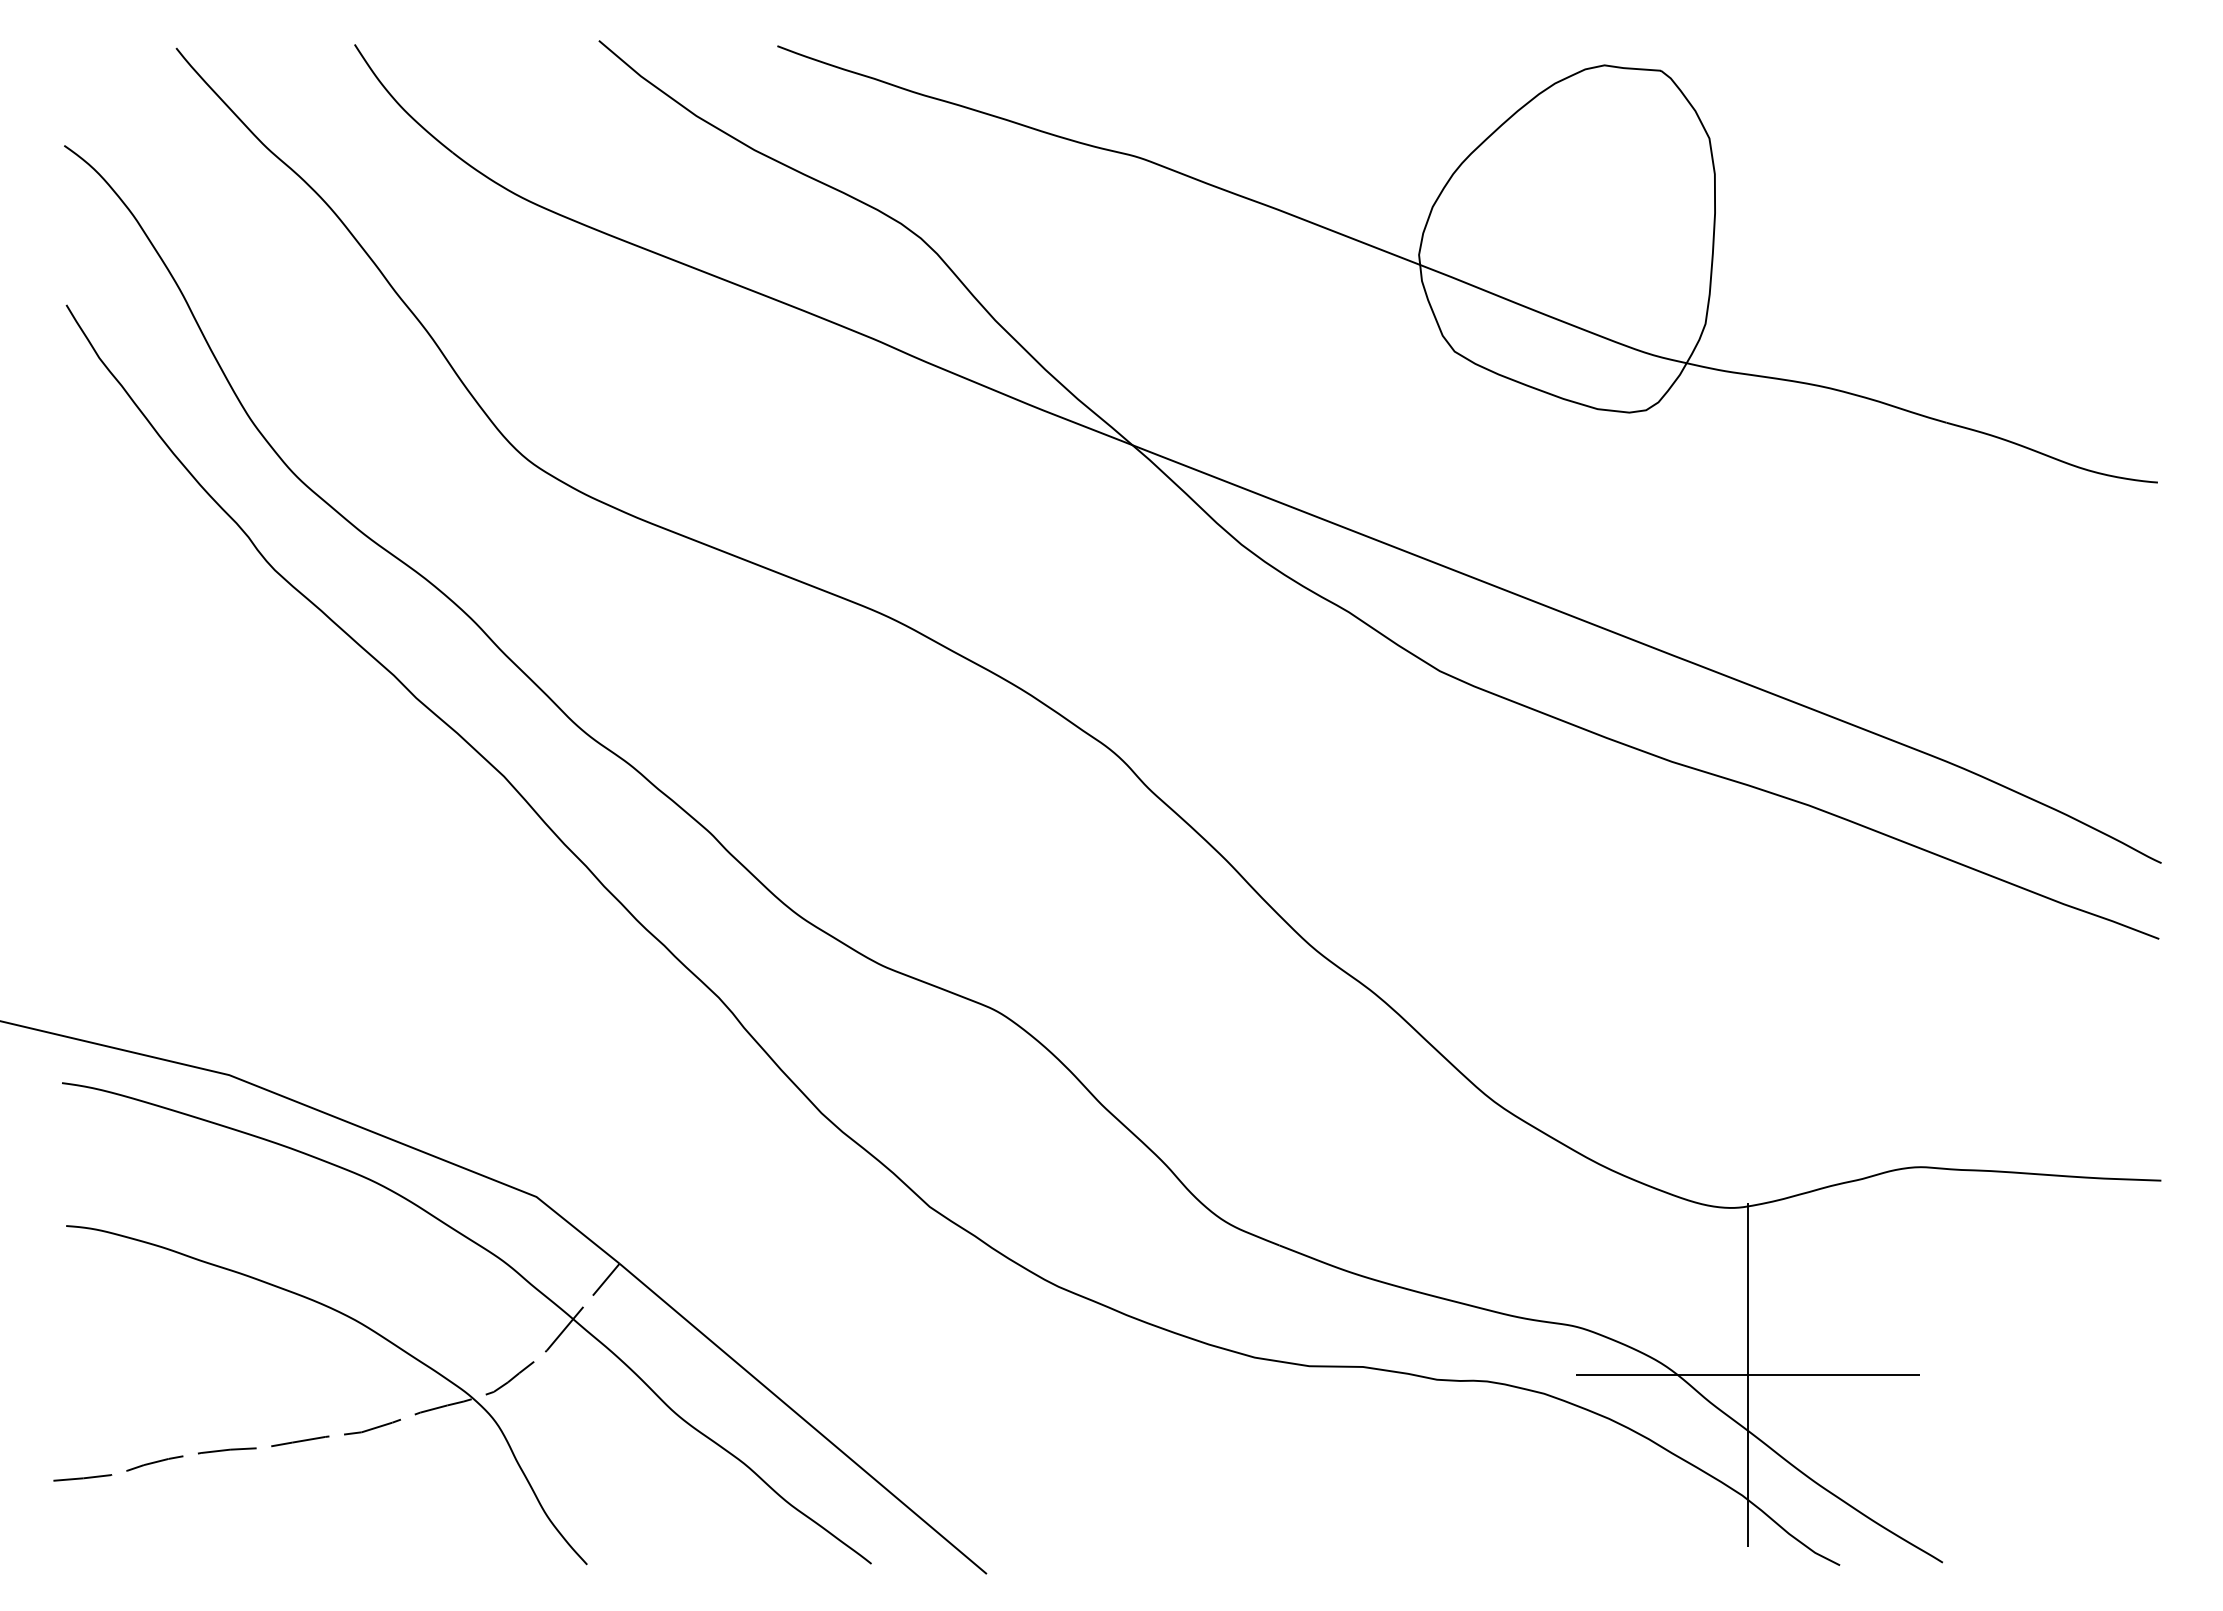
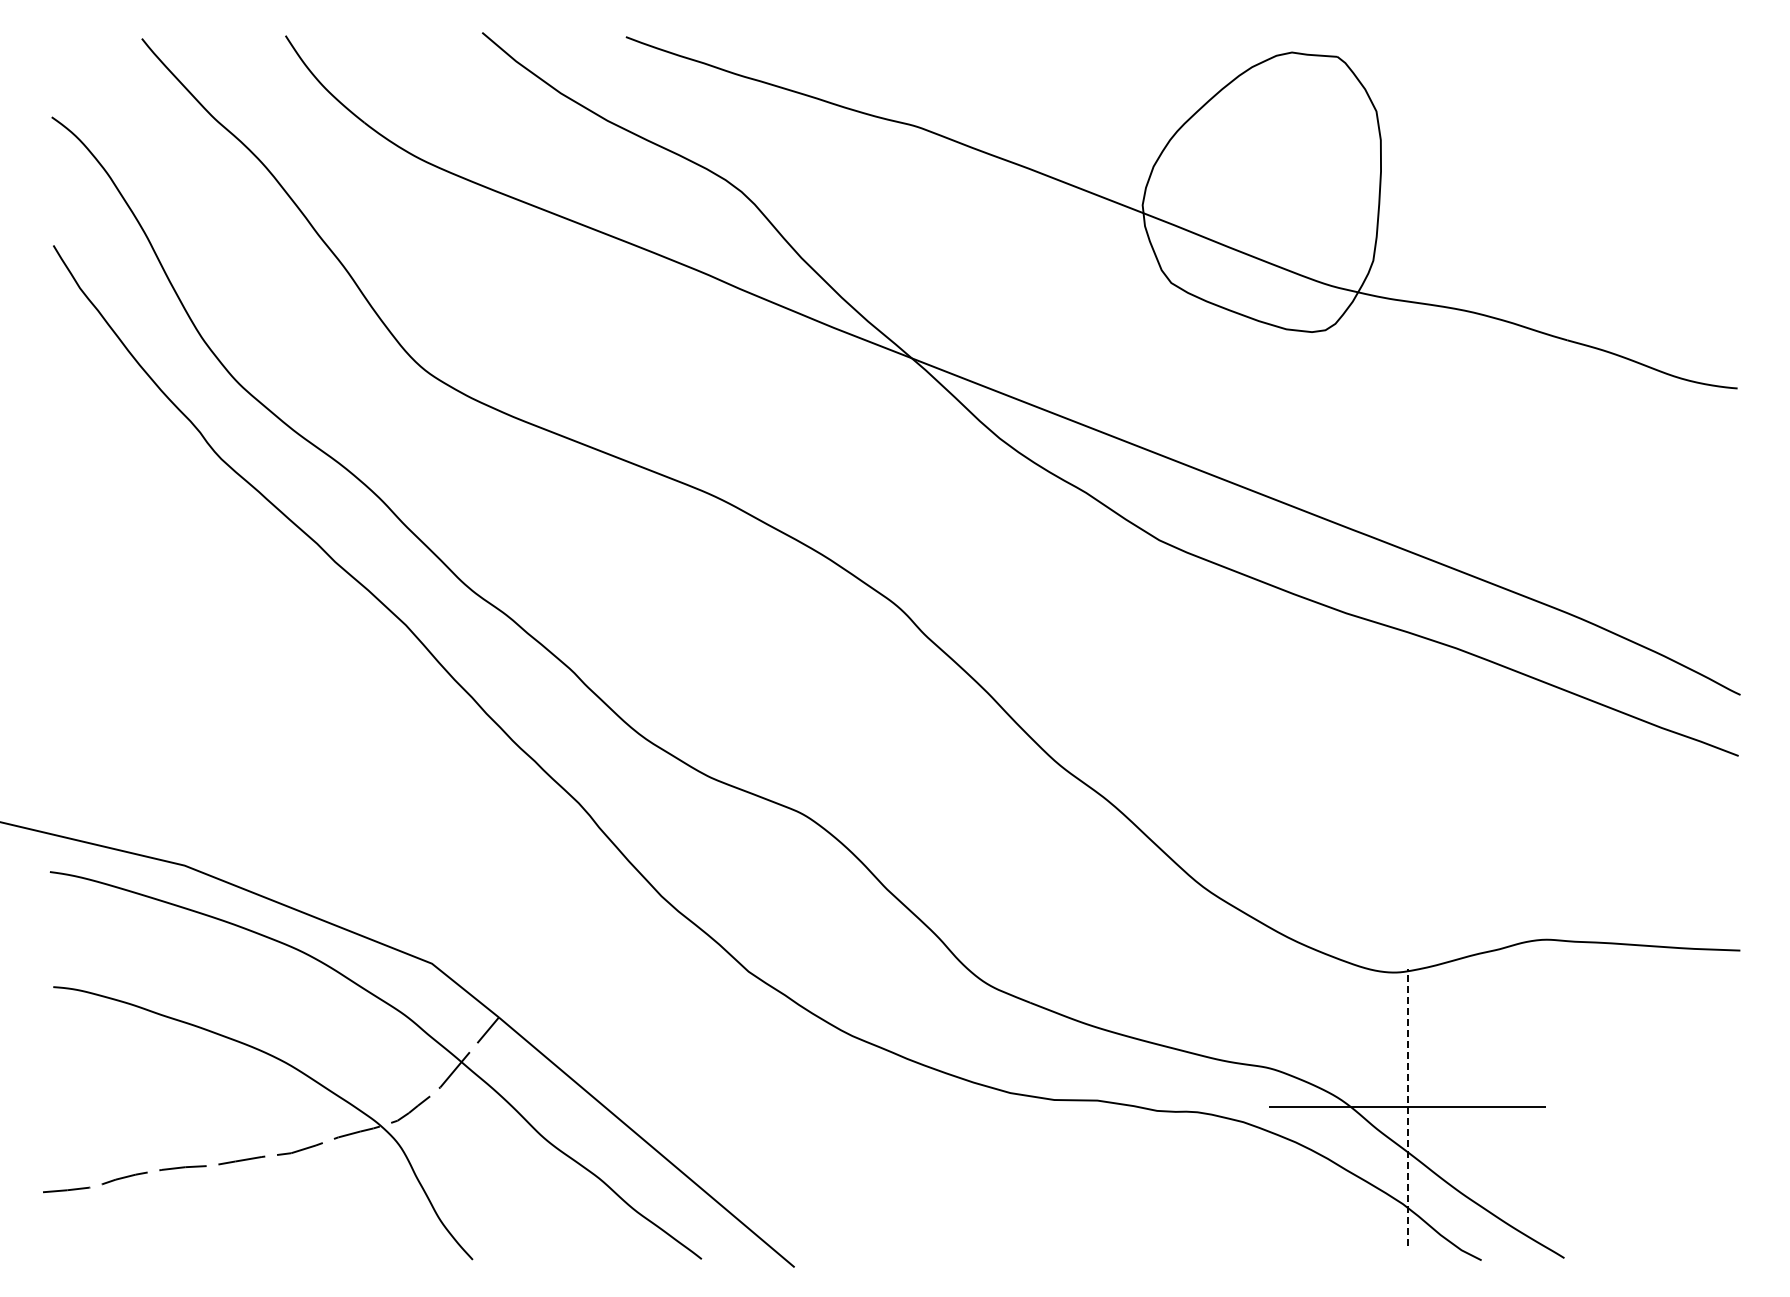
line: (1747, 1375) -> (1407, 1107), solid -> dashed

